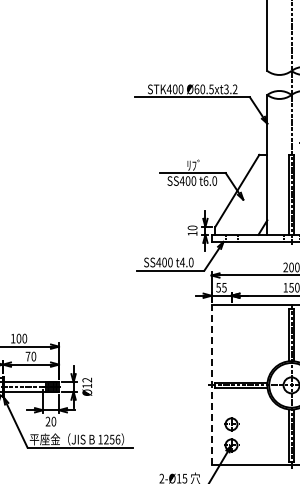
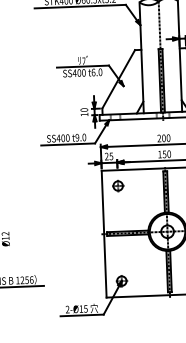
text: (181, 262) -> (76, 137), t4.0 -> t9.0
text: (218, 287) -> (106, 156), 55 -> 25
line: (211, 384) -> (104, 233), dashed -> solid
part: (231, 424) -> (118, 186), moved

